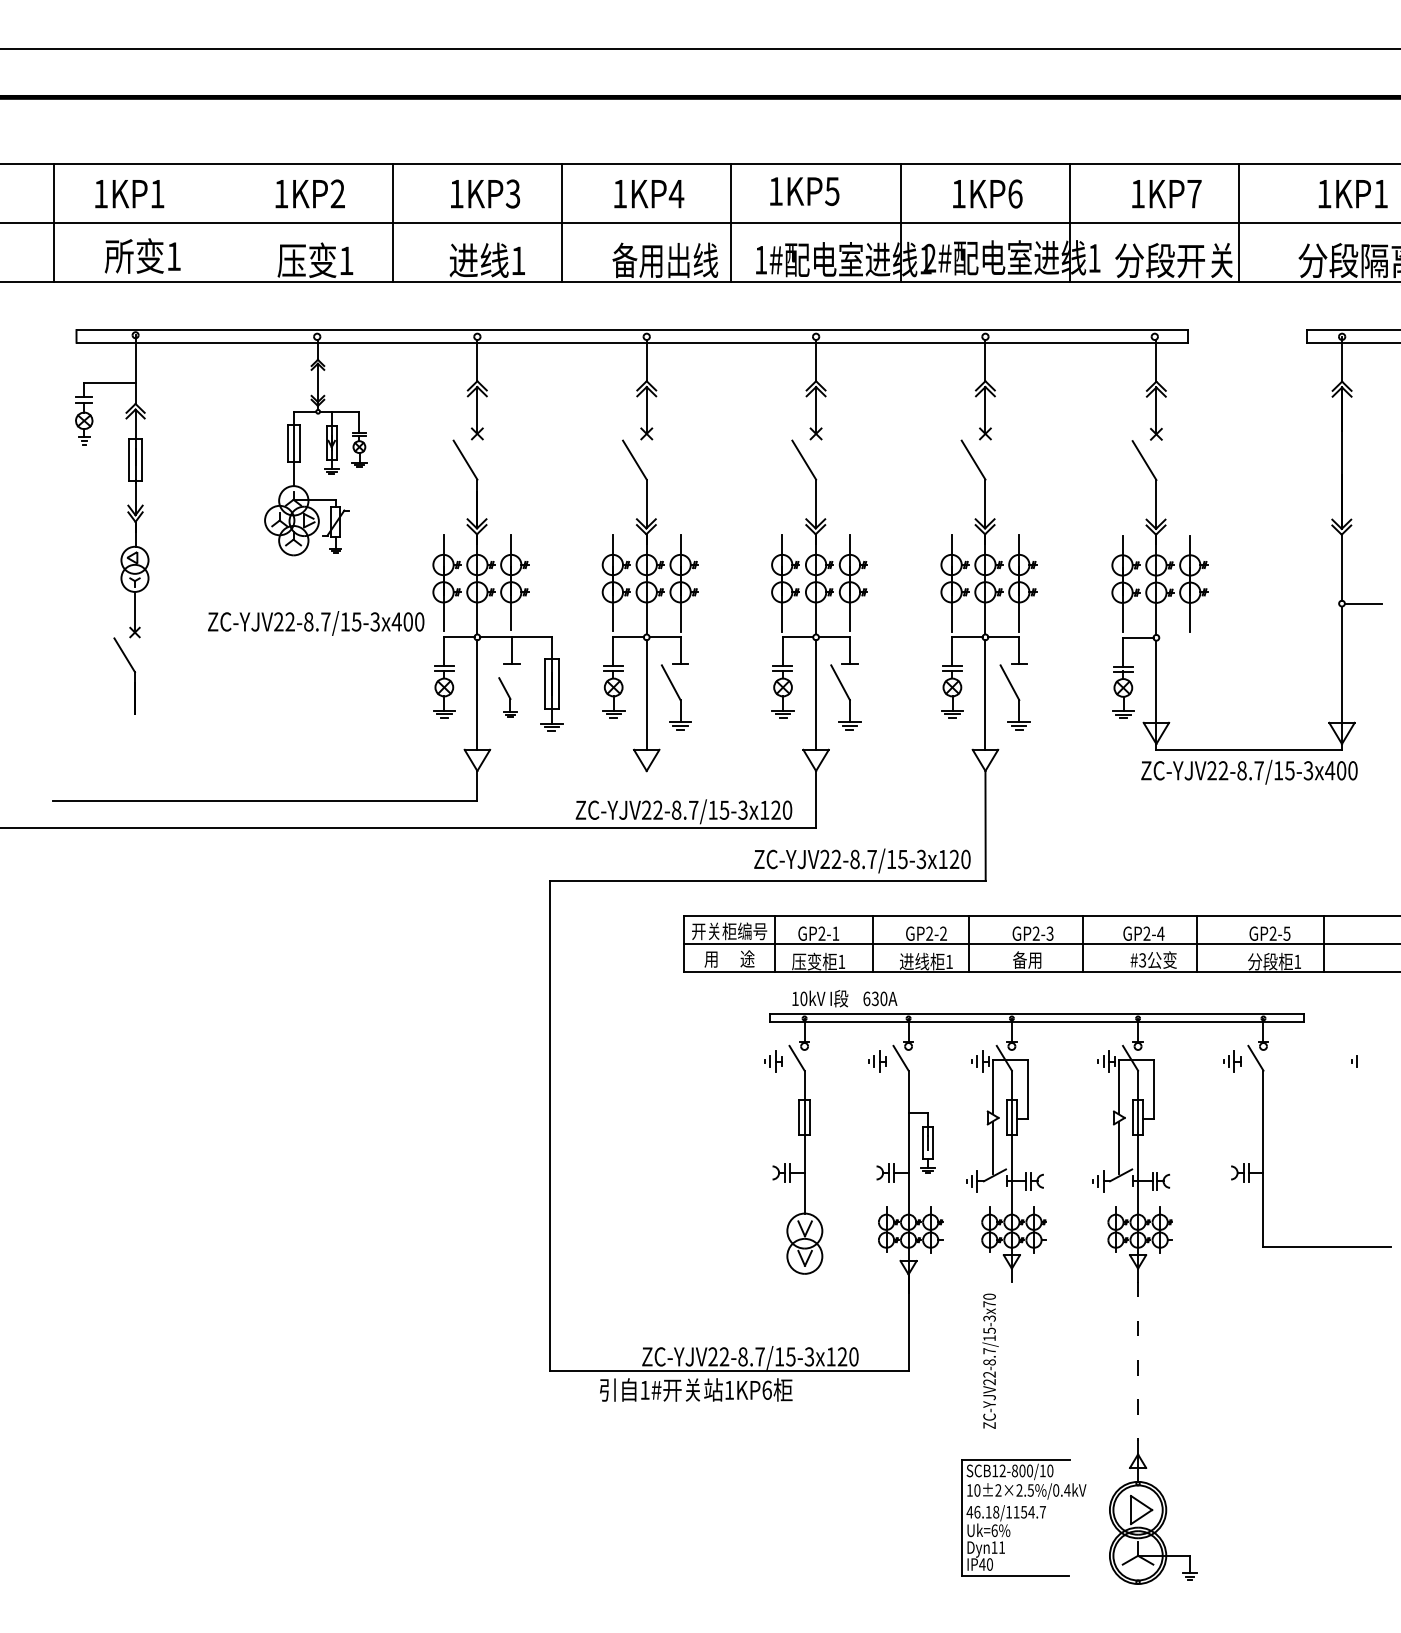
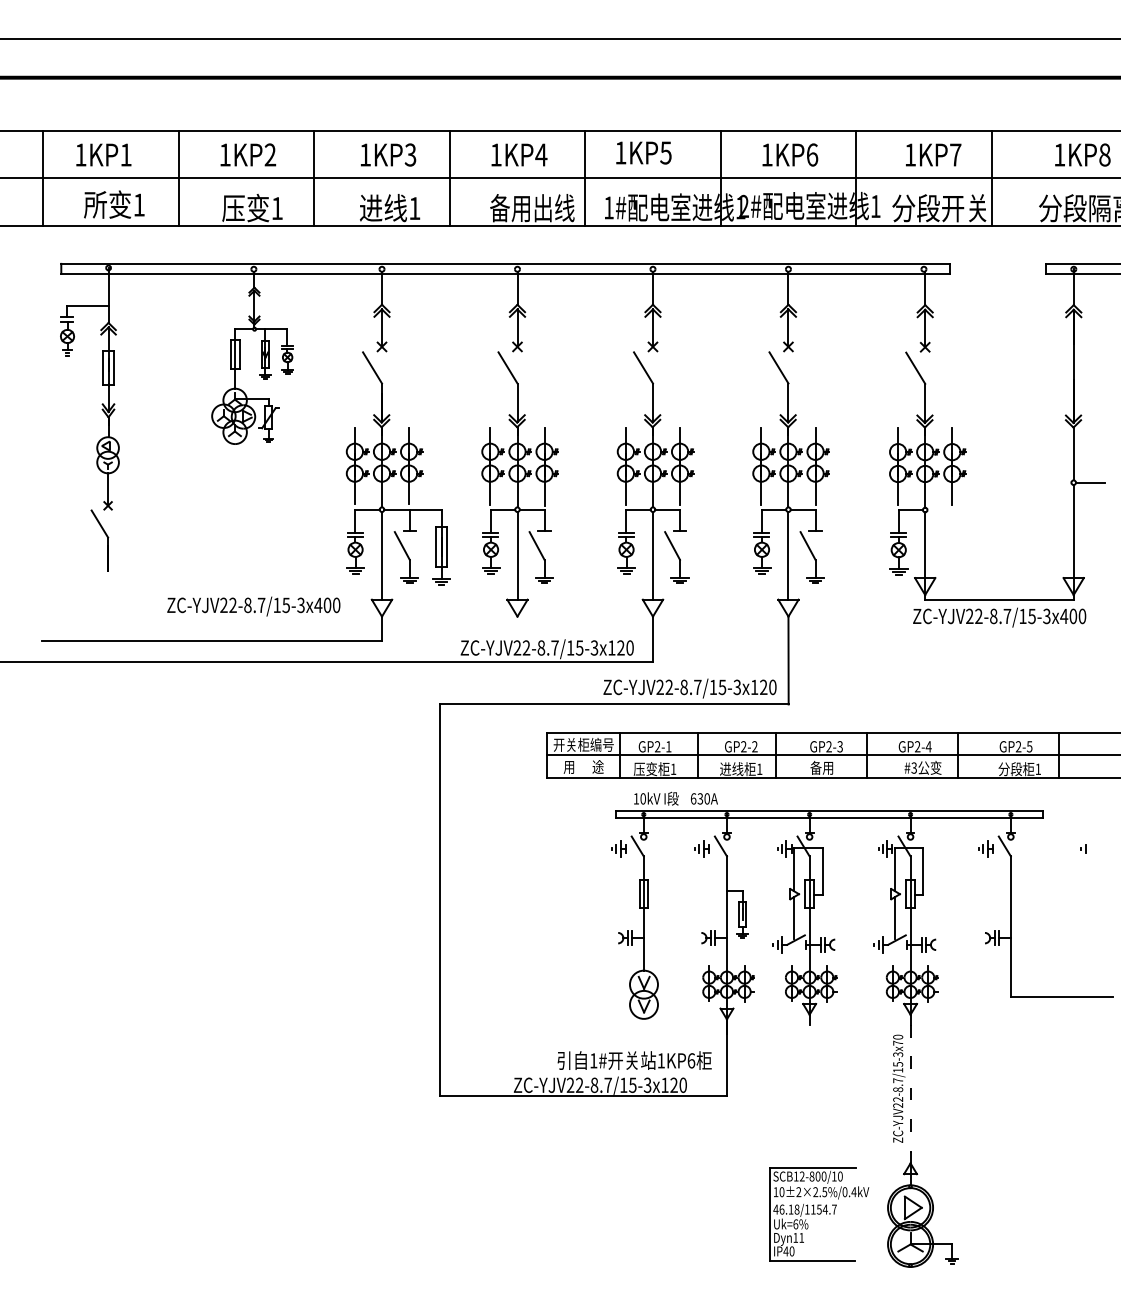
text: (1381, 193) -> (1105, 154), 1KP1 -> 1KP8
line: (223, 222) -> (178, 177), added
text: (316, 623) -> (254, 606), moved
part: (507, 697) -> (406, 557), size x1.67
text: (990, 1360) -> (898, 1088), moved
text: (696, 1389) -> (634, 1060), moved

